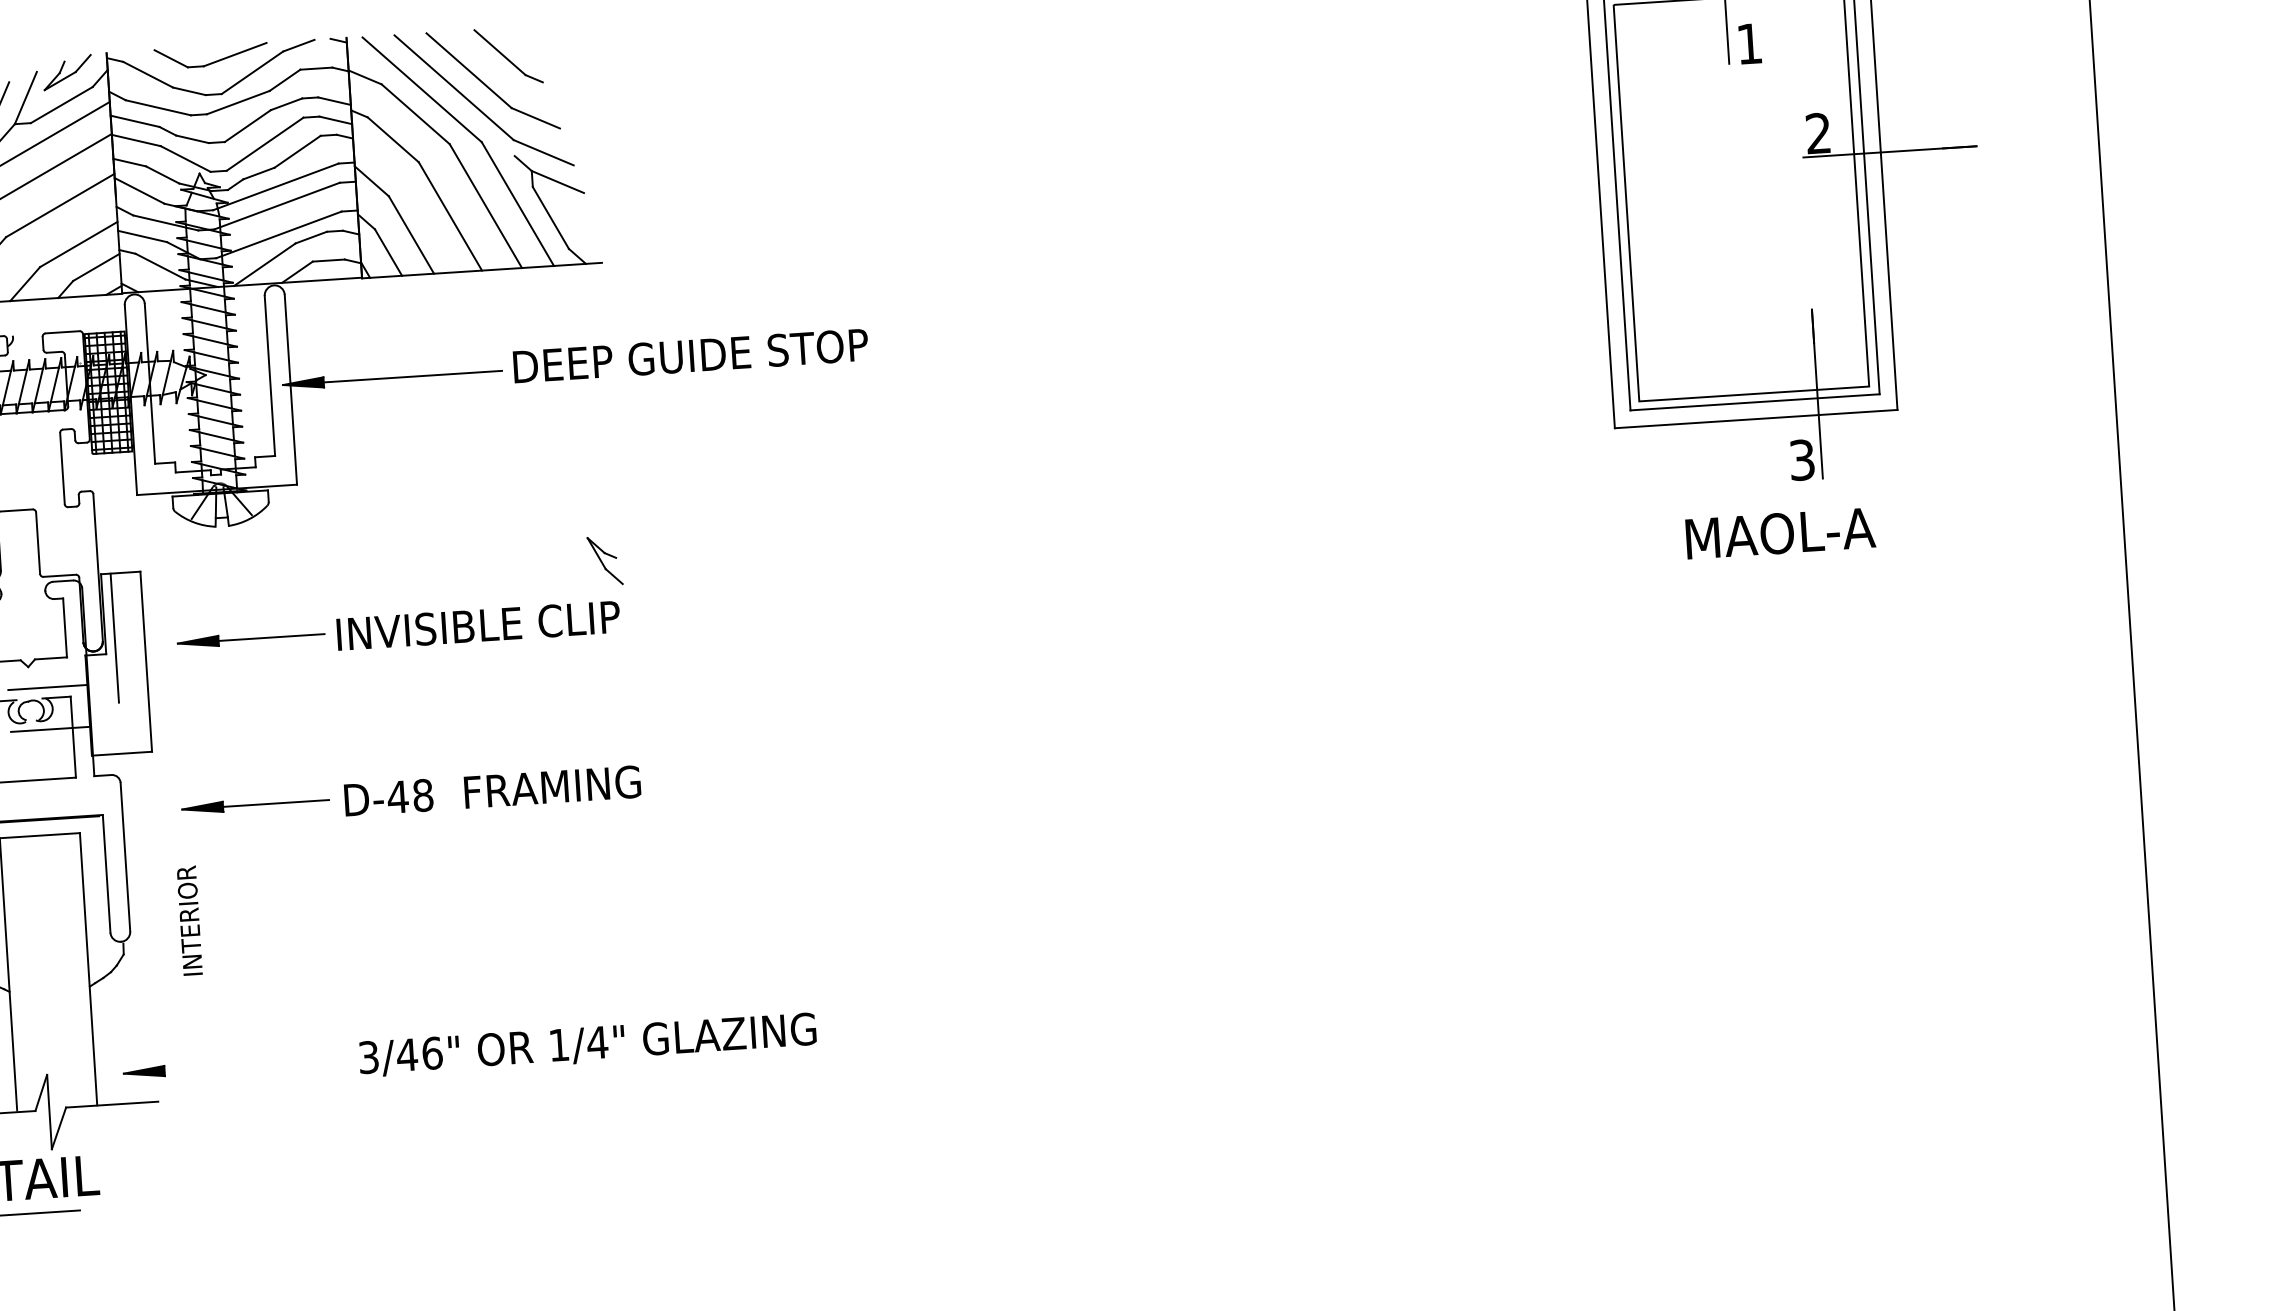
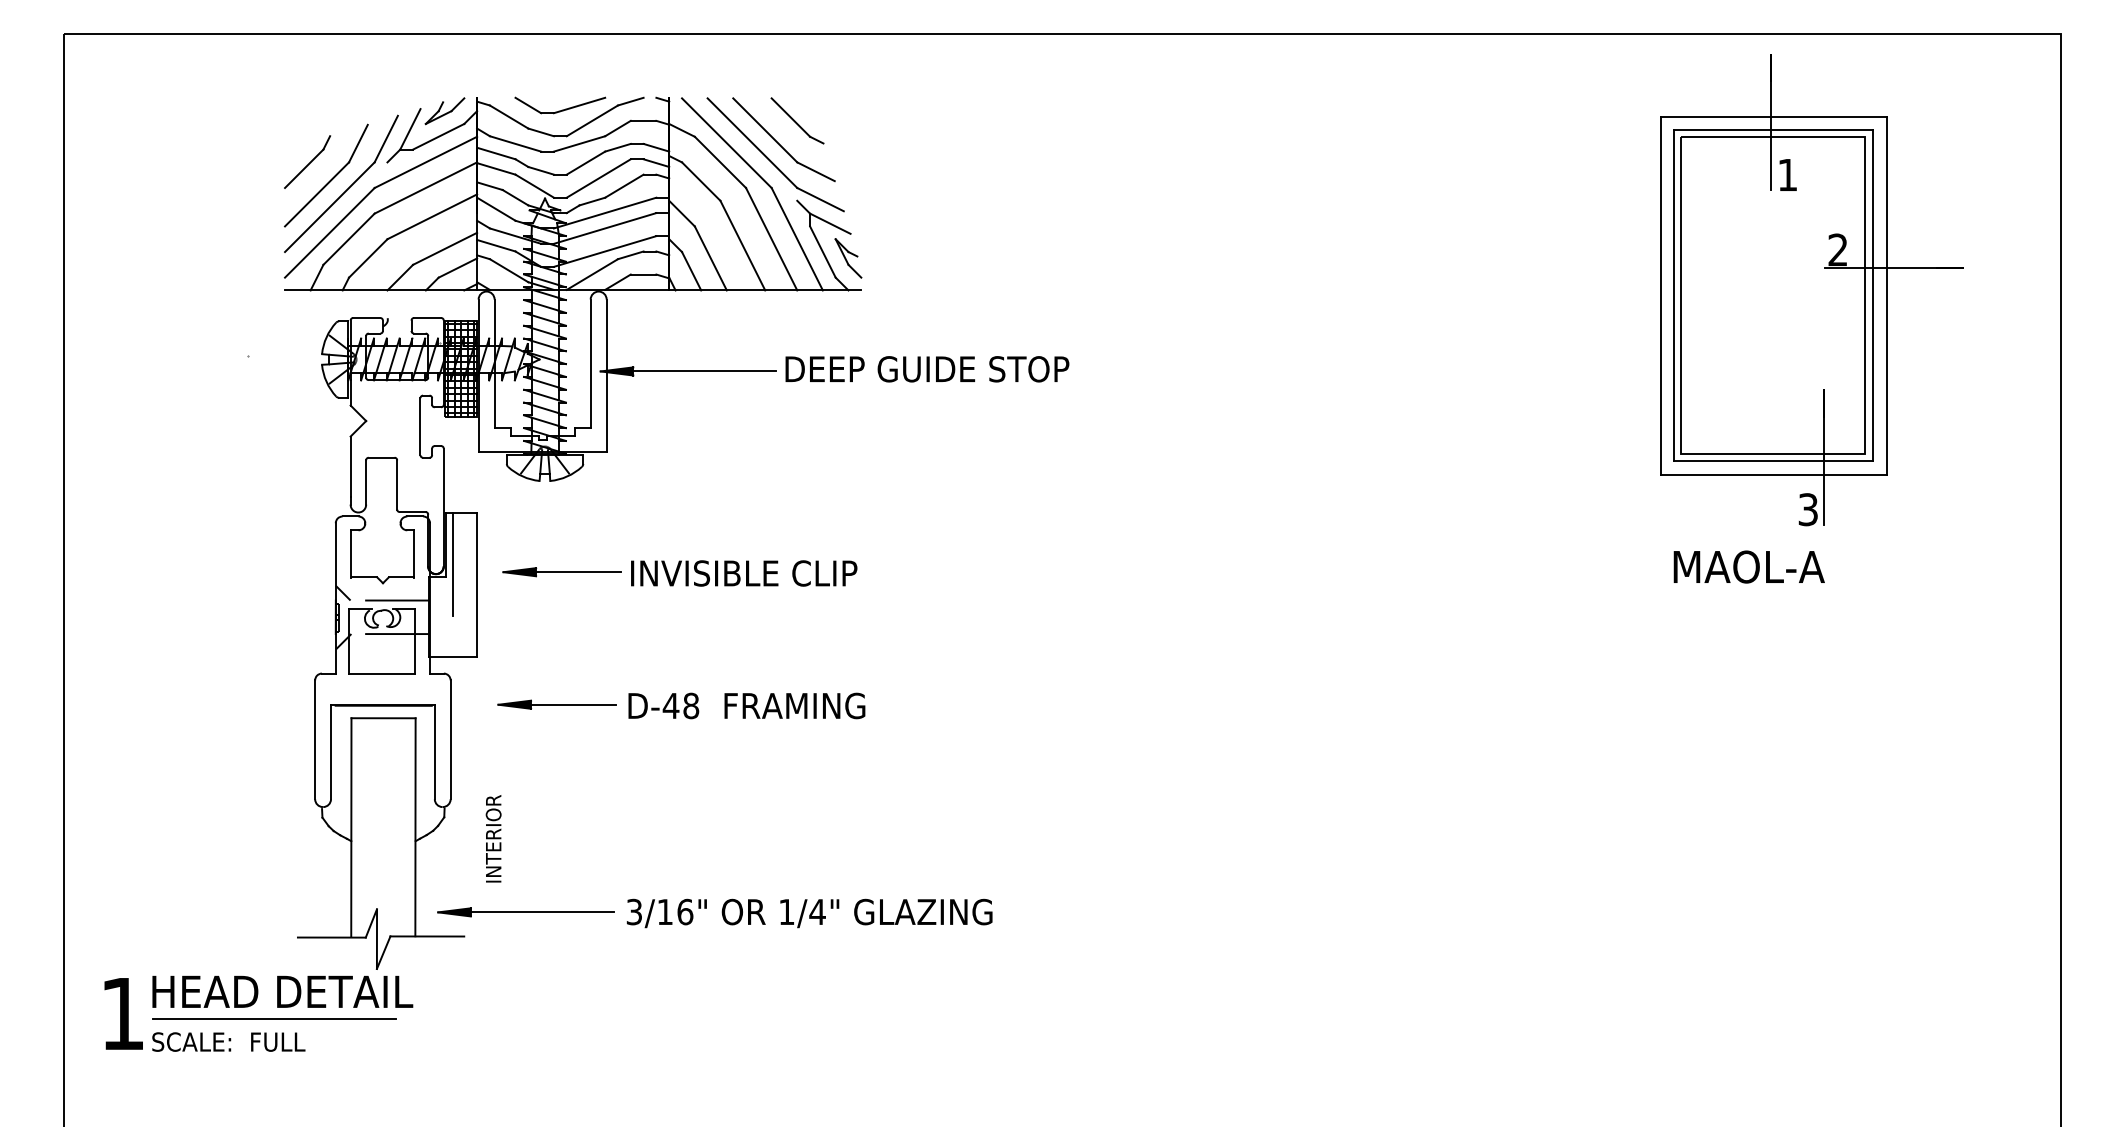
text: (1779, 532) -> (1748, 566), moved
part: (605, 561) -> (848, 258), moved
text: (189, 920) -> (493, 838), moved
text: (406, 1054) -> (664, 911), 3/46" -> 3/16"
line: (252, 1065) -> (541, 912), added

